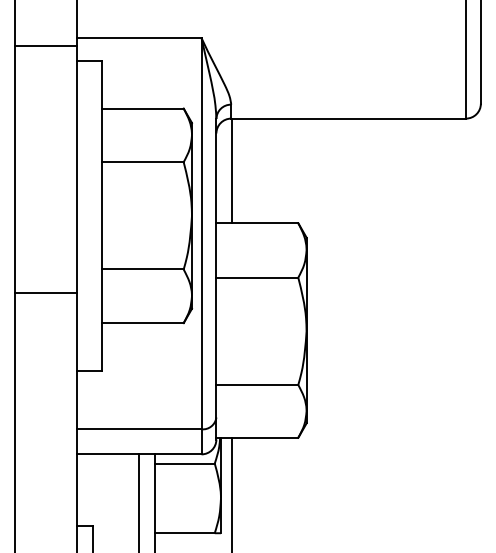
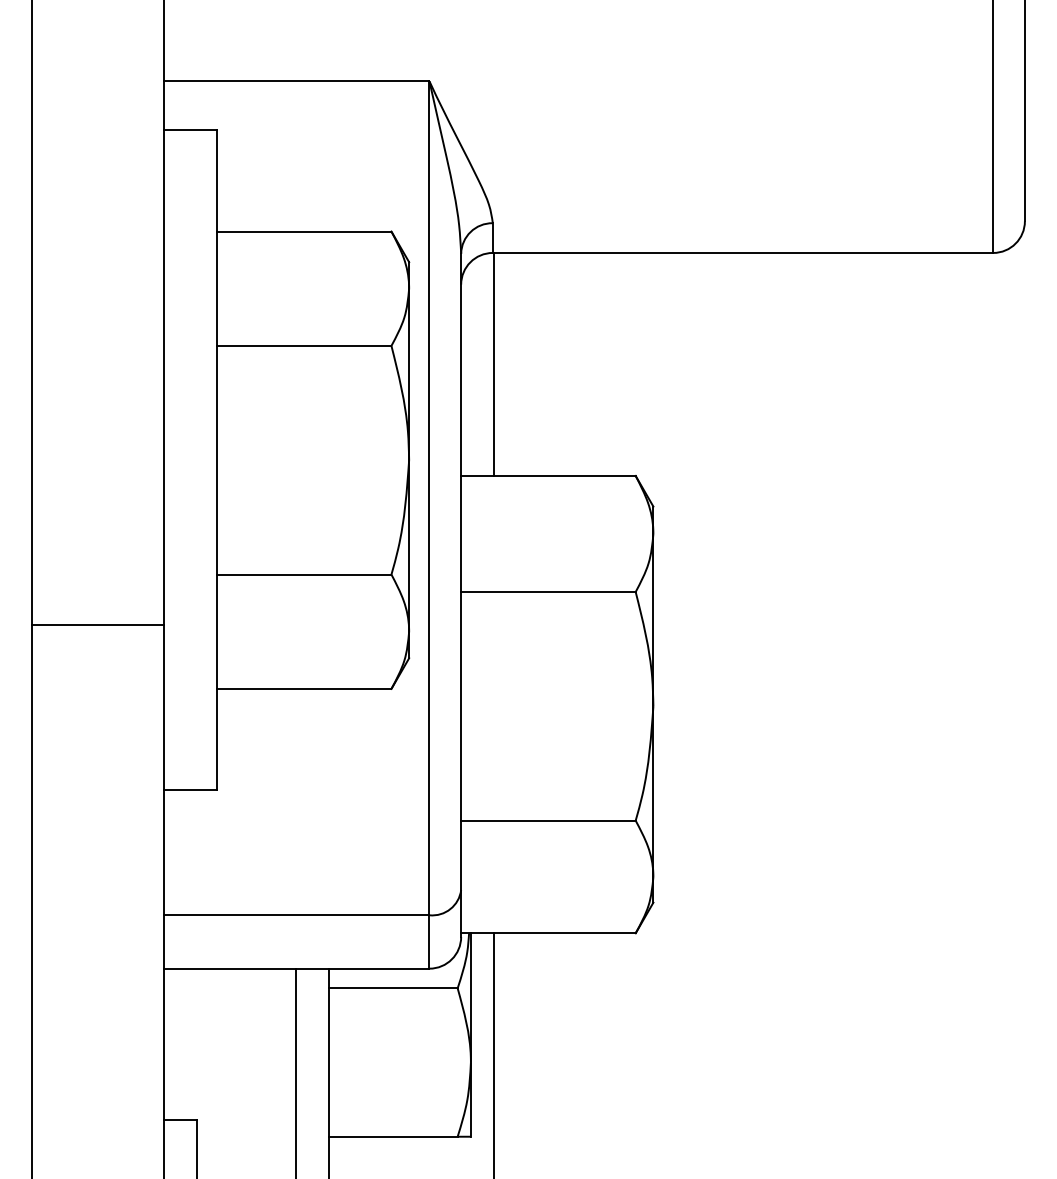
line: (46, 45) -> (99, 97), removed

